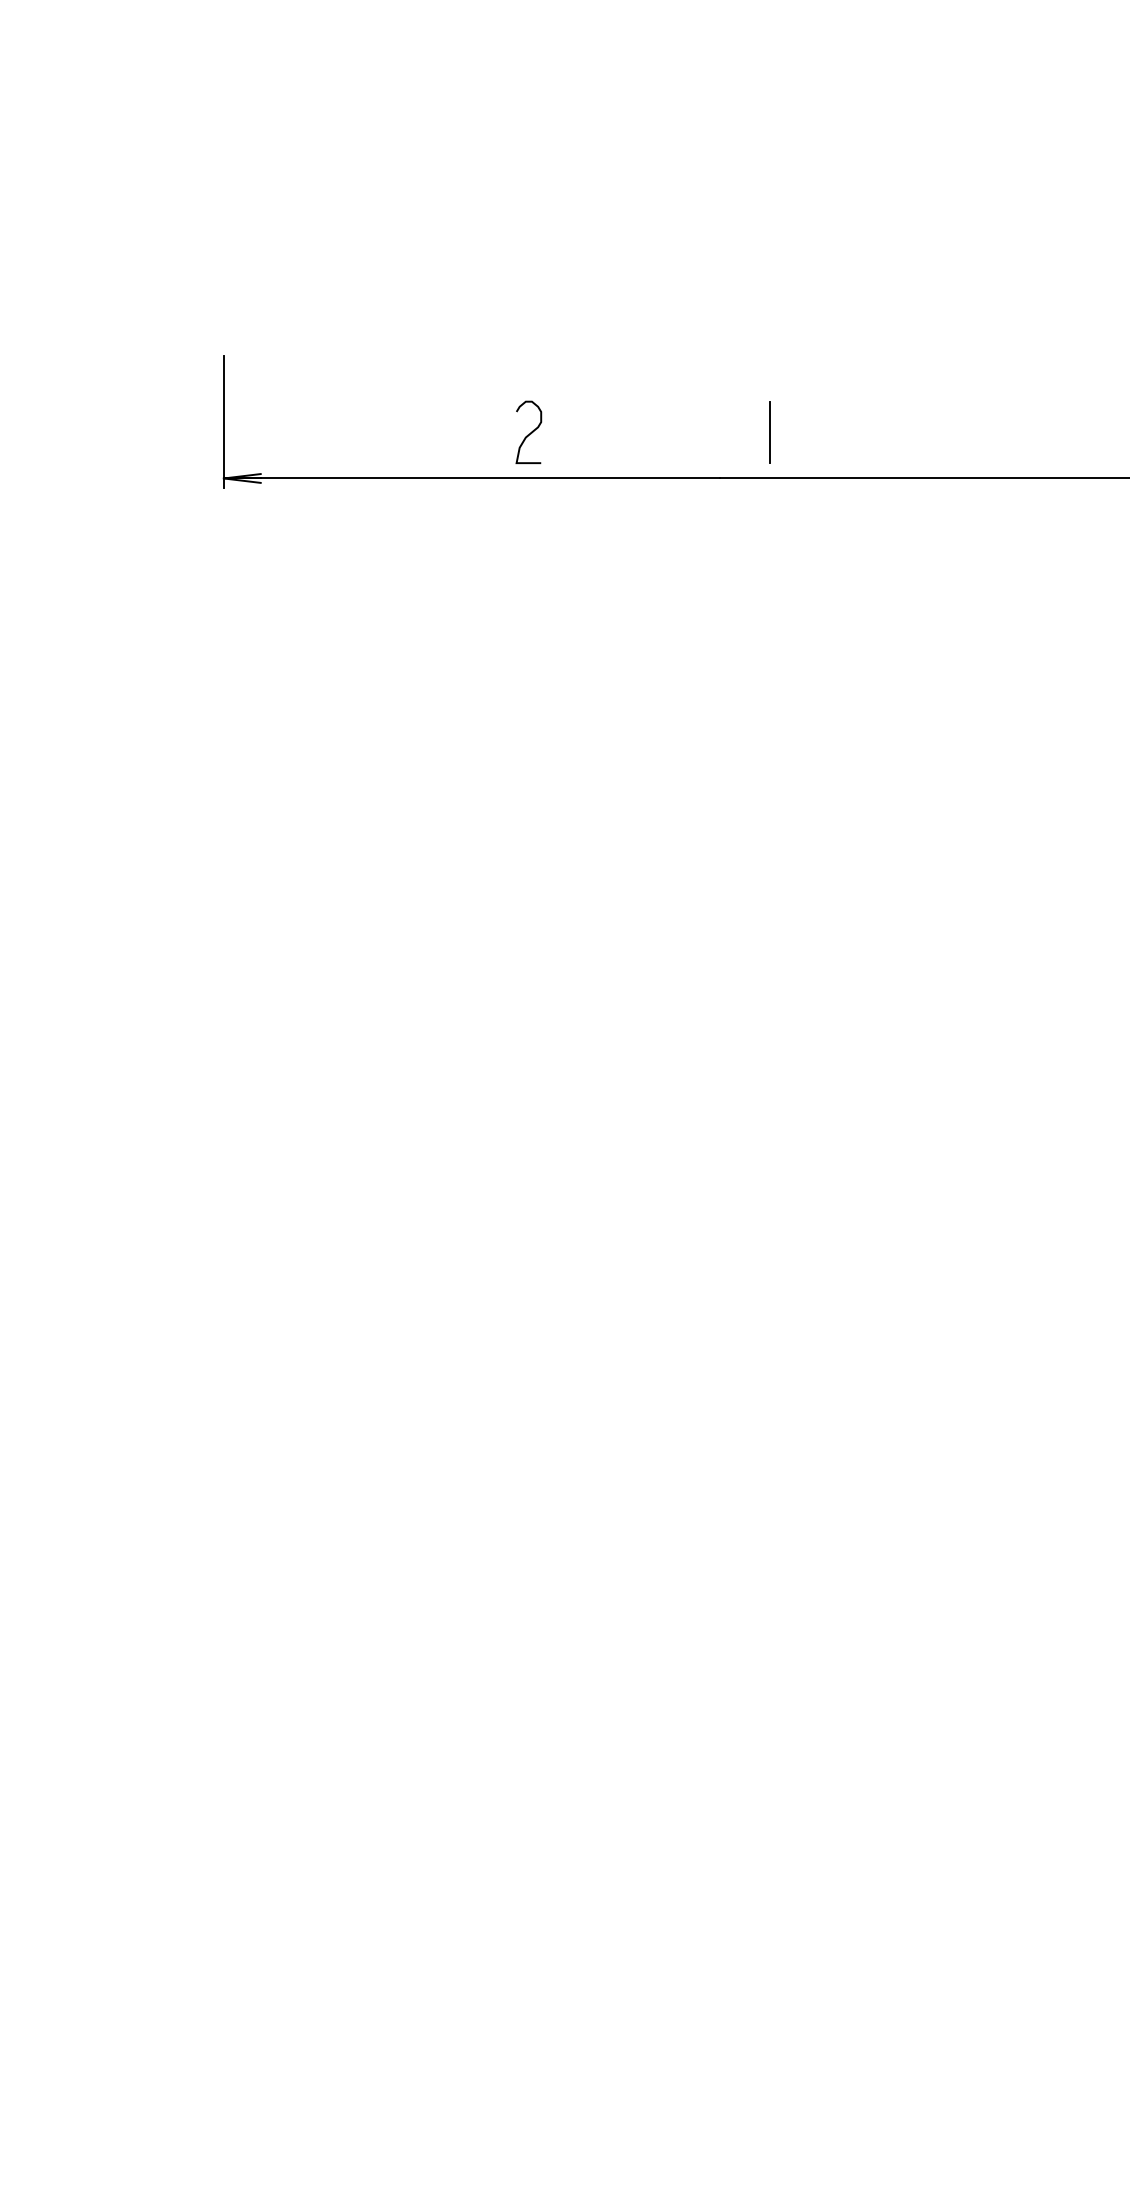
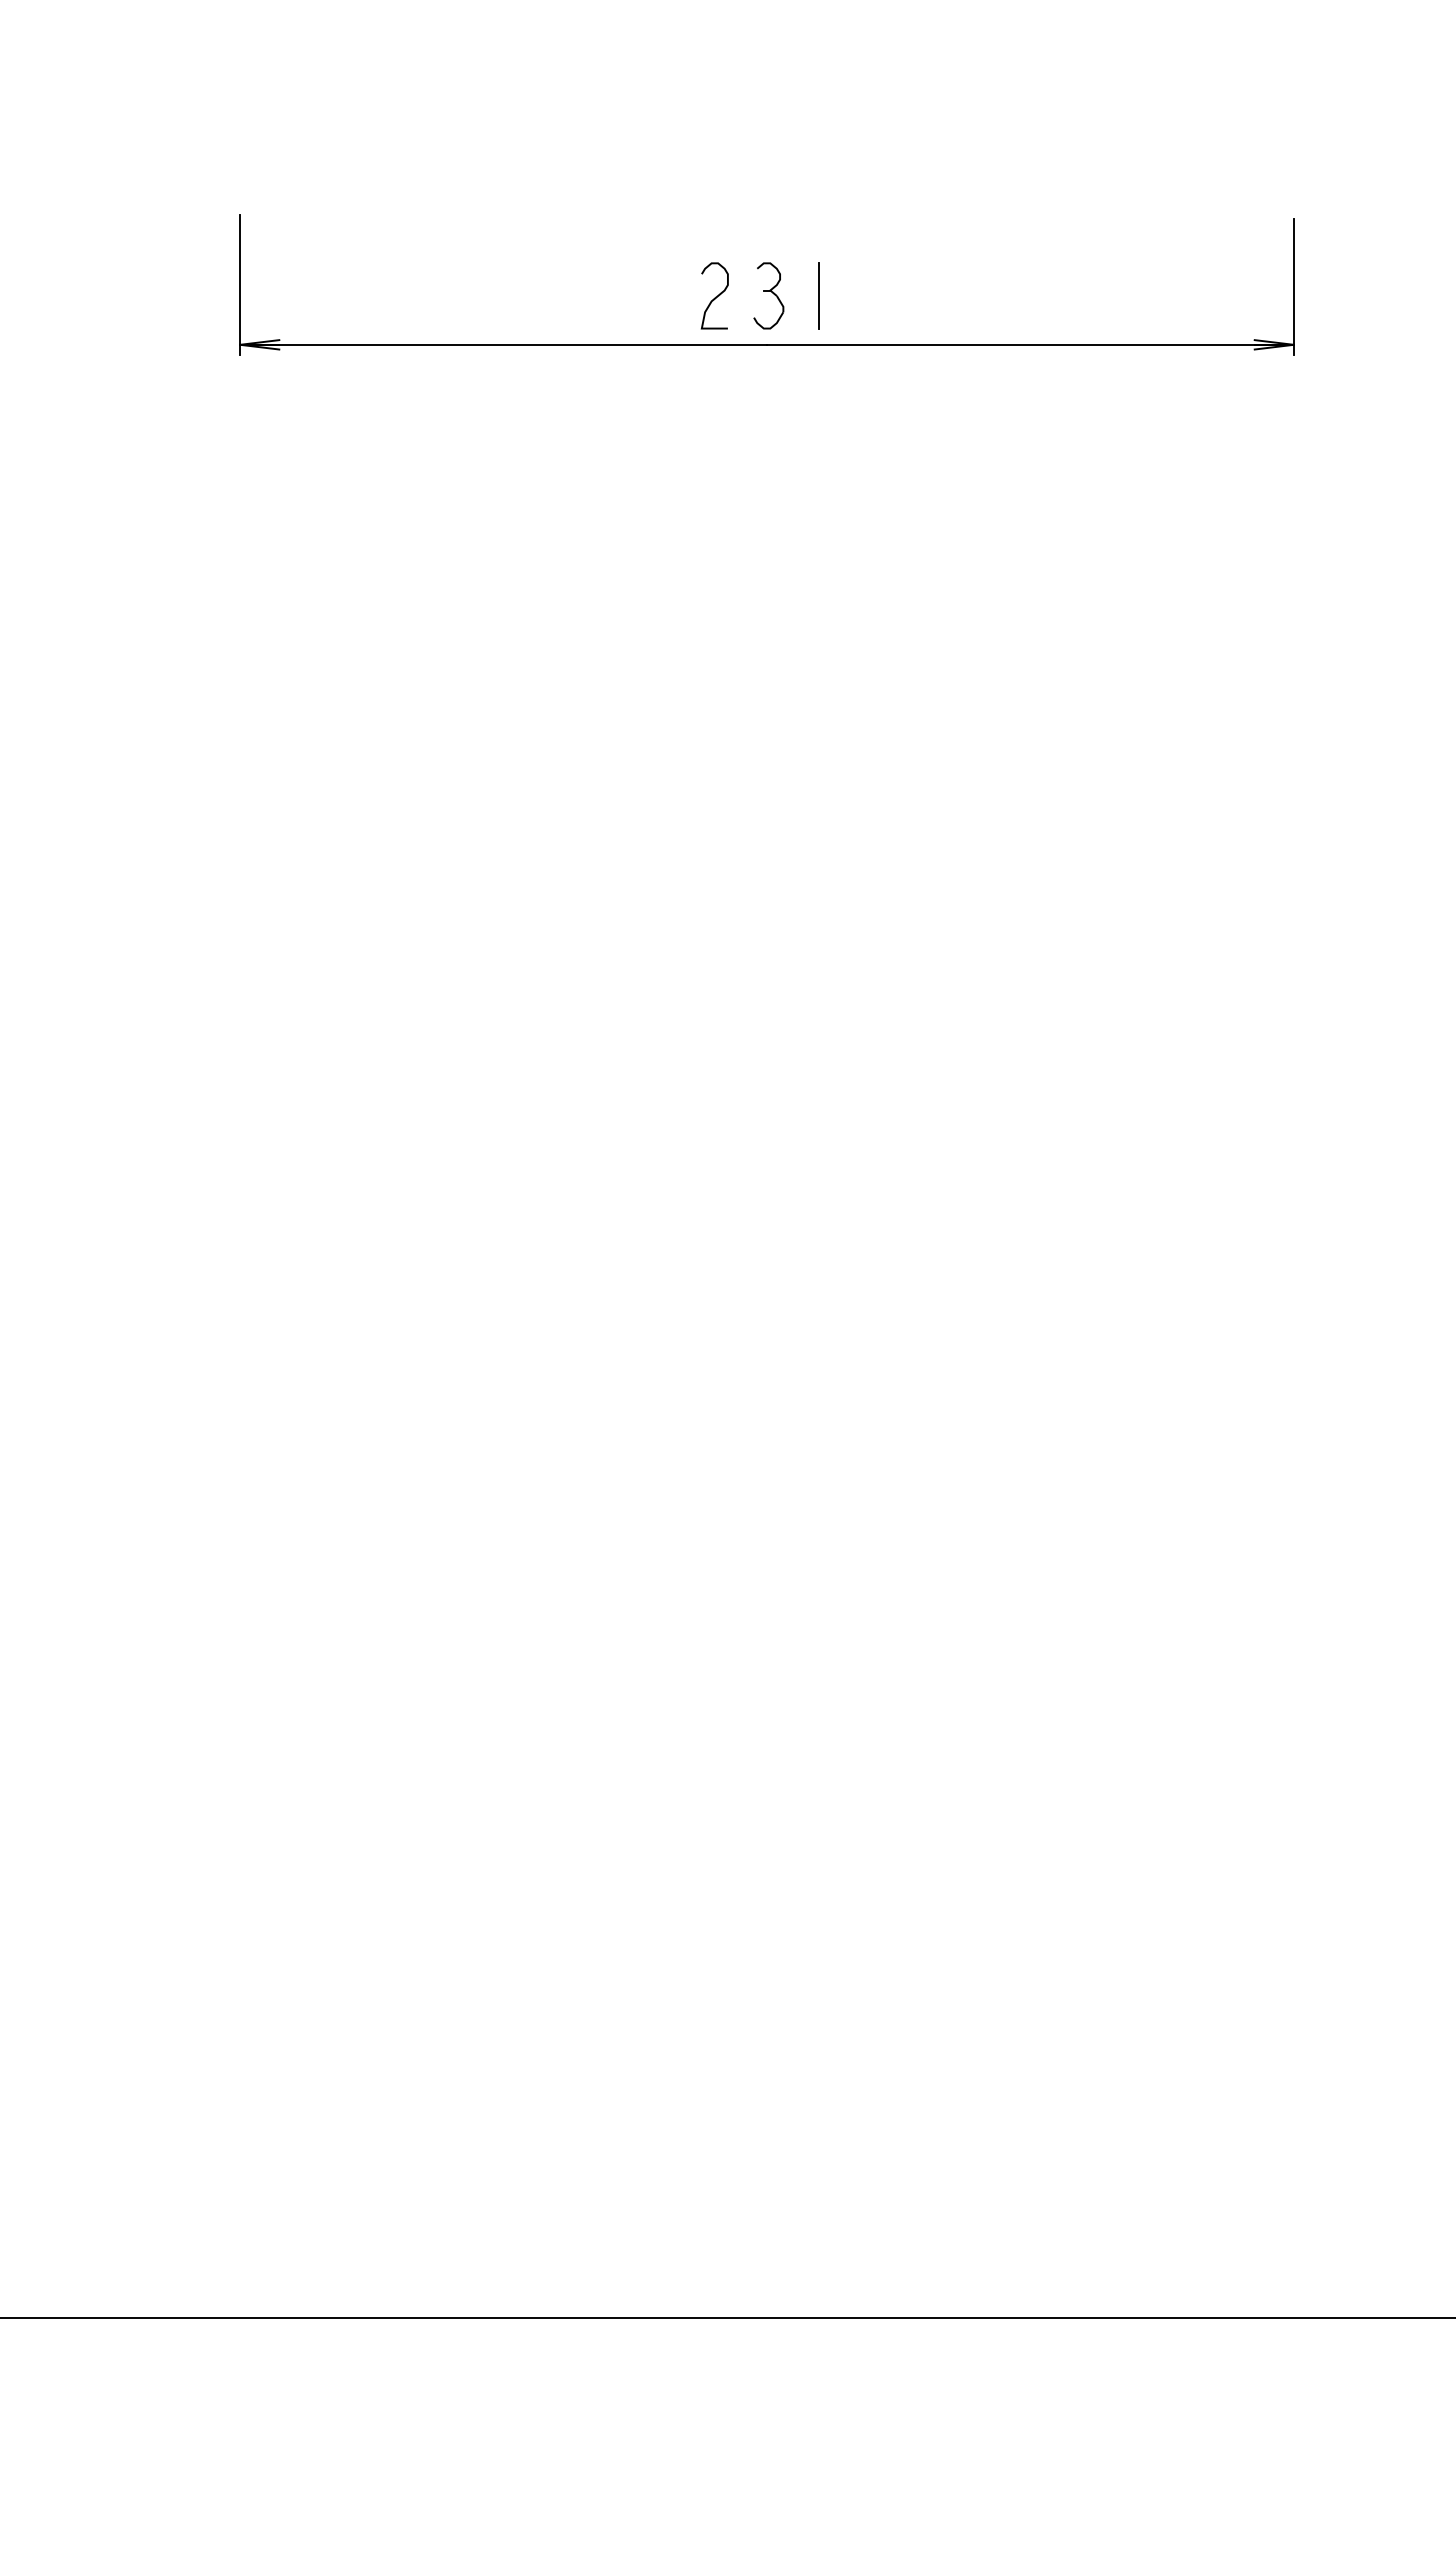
curve: (529, 432) -> (715, 296), moved
part: (721, 432) -> (768, 295), added

